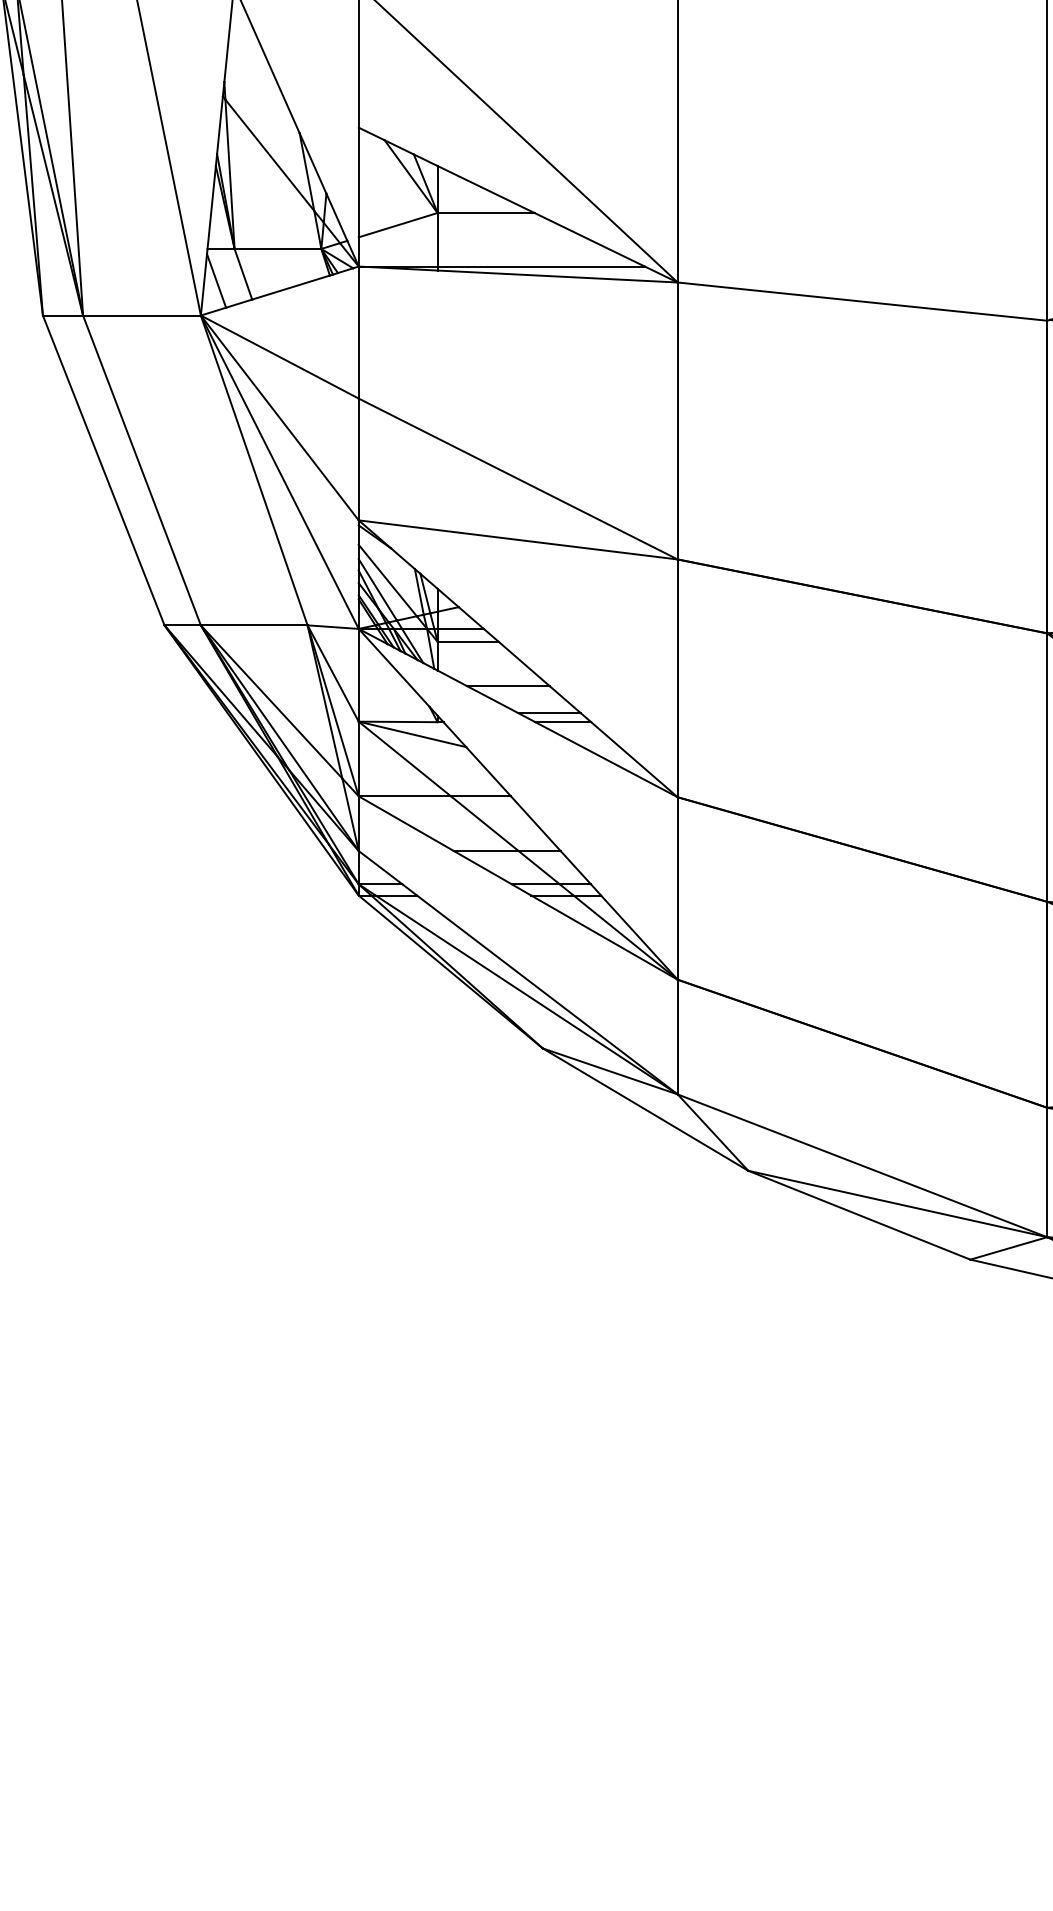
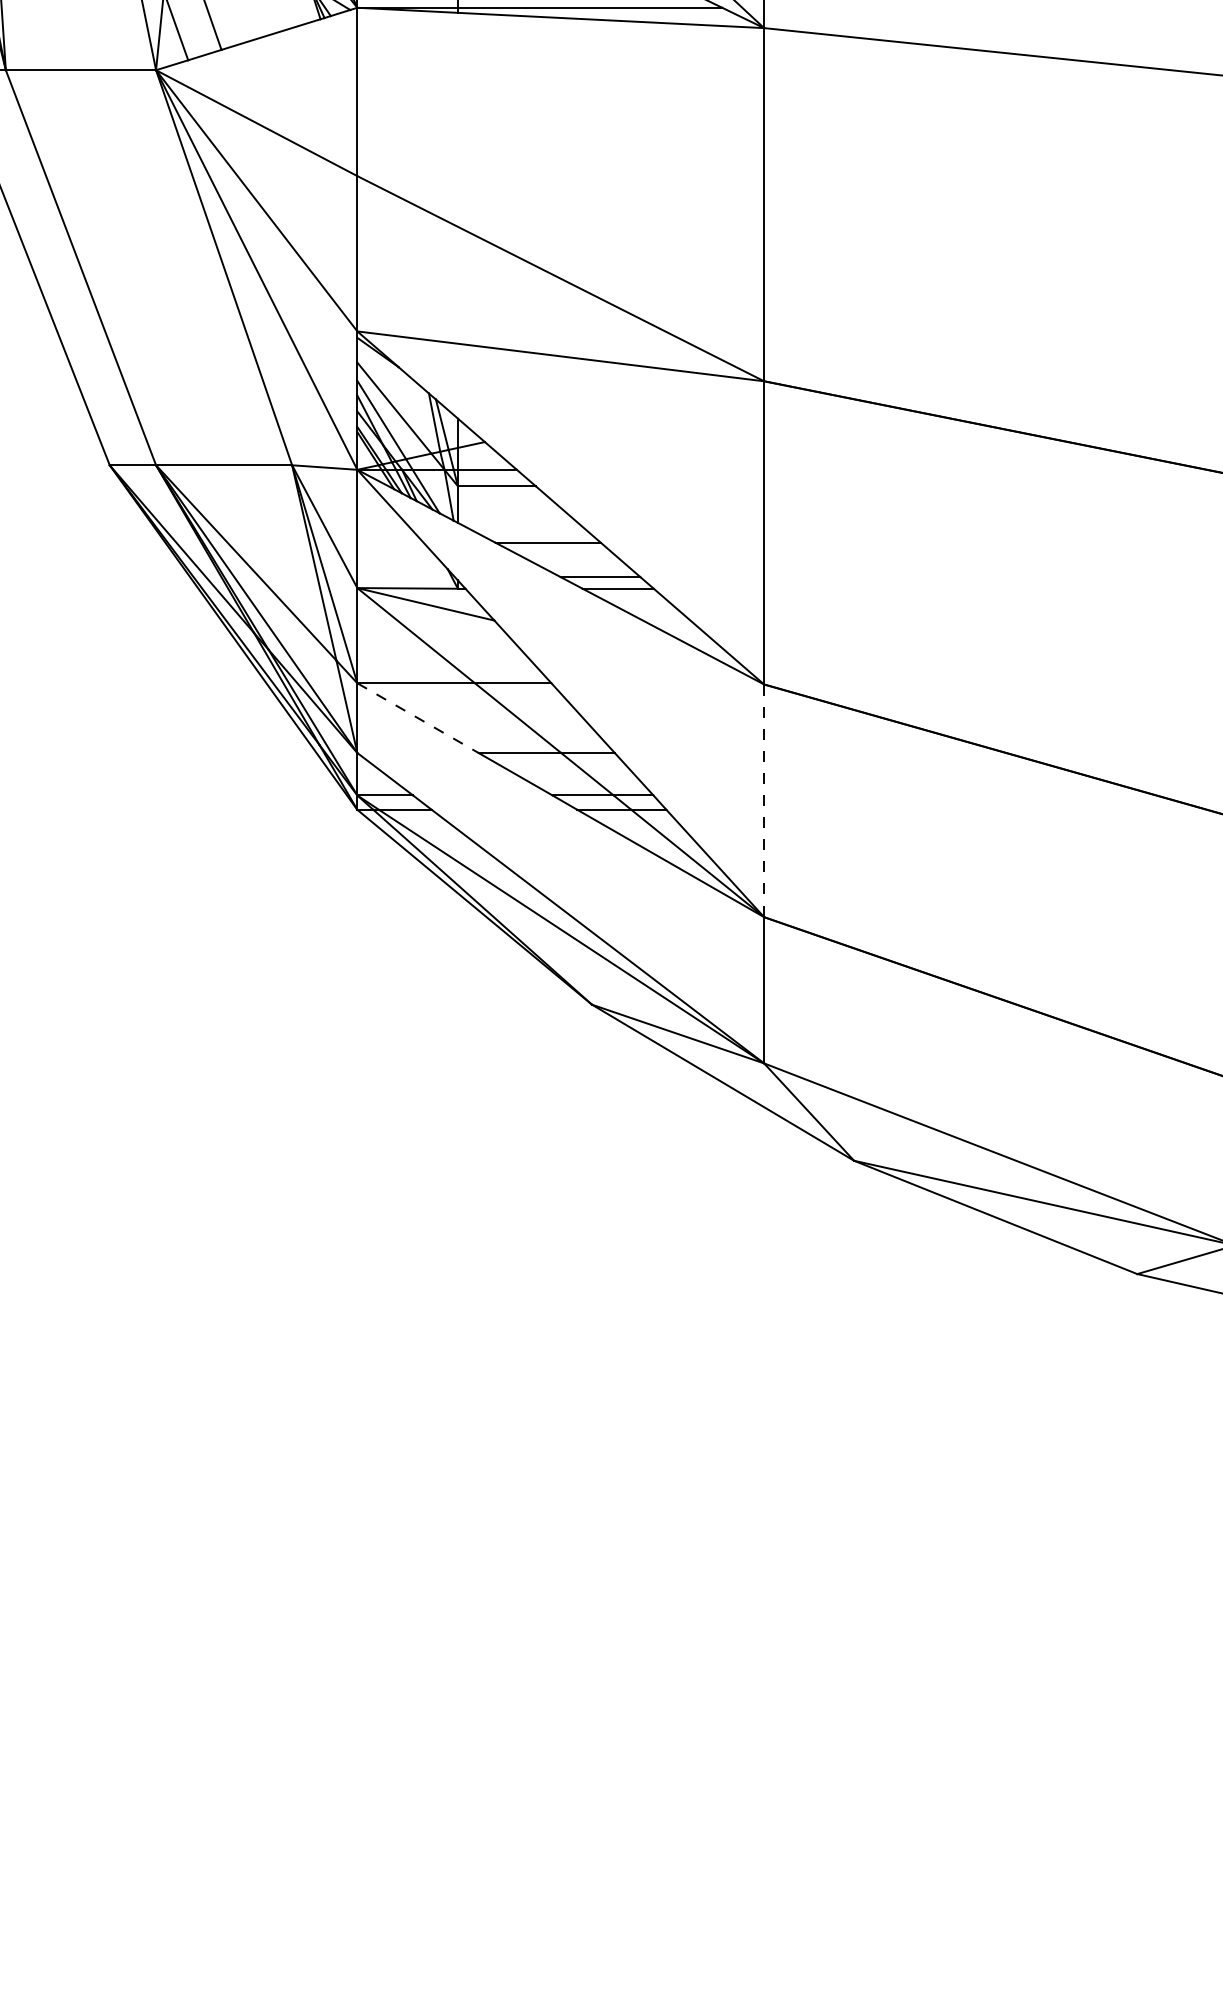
line: (406, 823) -> (418, 717), solid -> dashed
line: (677, 889) -> (763, 802), solid -> dashed

